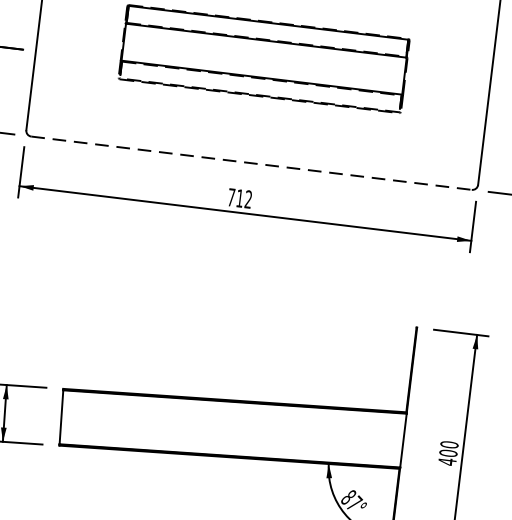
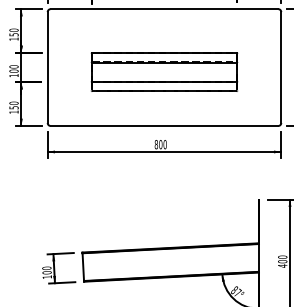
line: (251, 162) -> (164, 125), dashed -> solid
text: (239, 198) -> (160, 144), 712 -> 800

